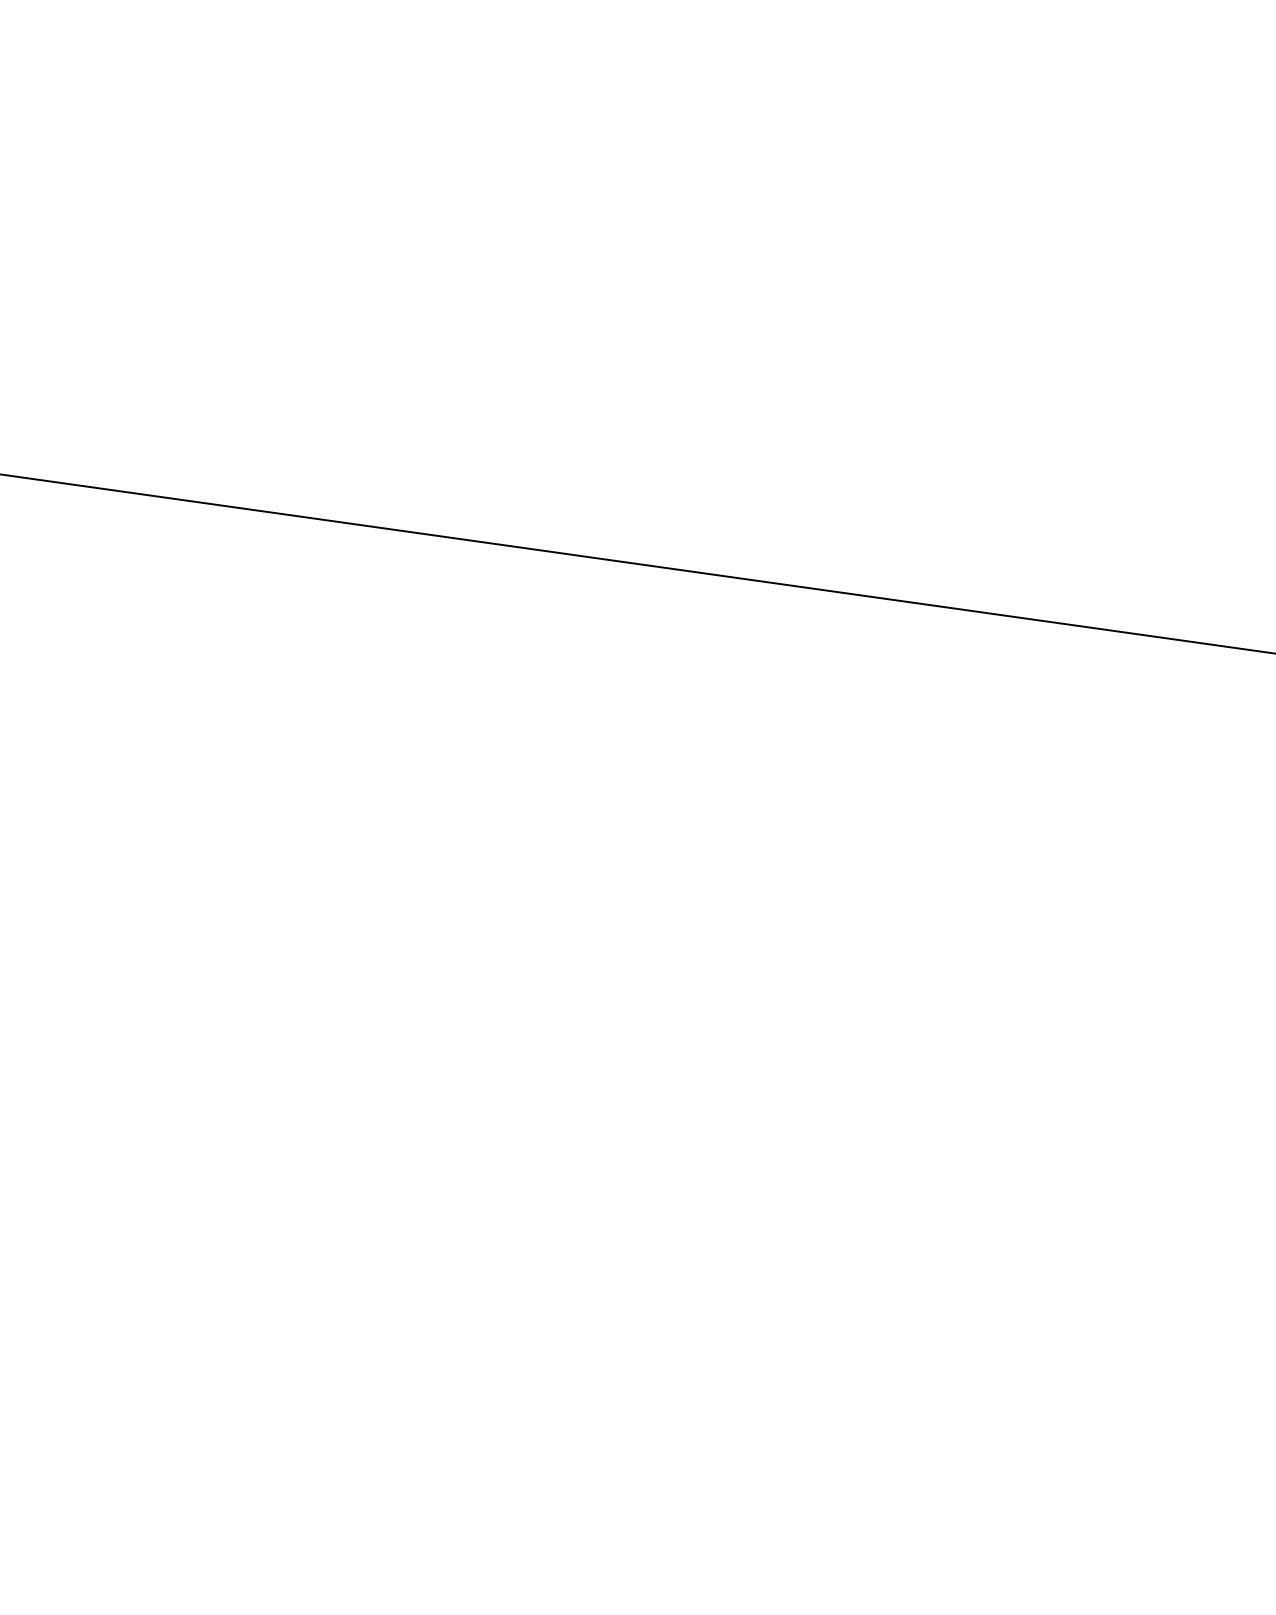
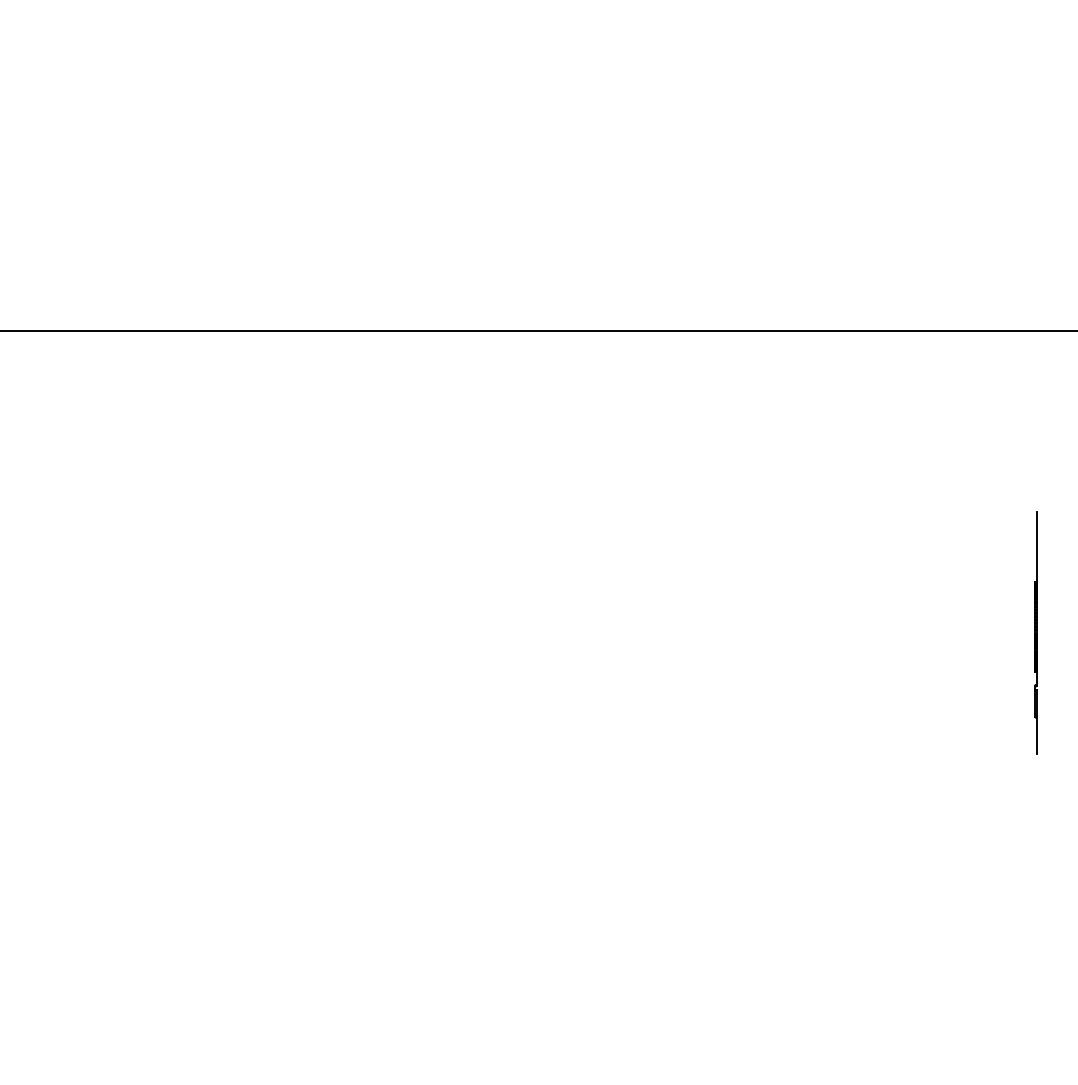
line: (1230, 1116) -> (1035, 632), added

